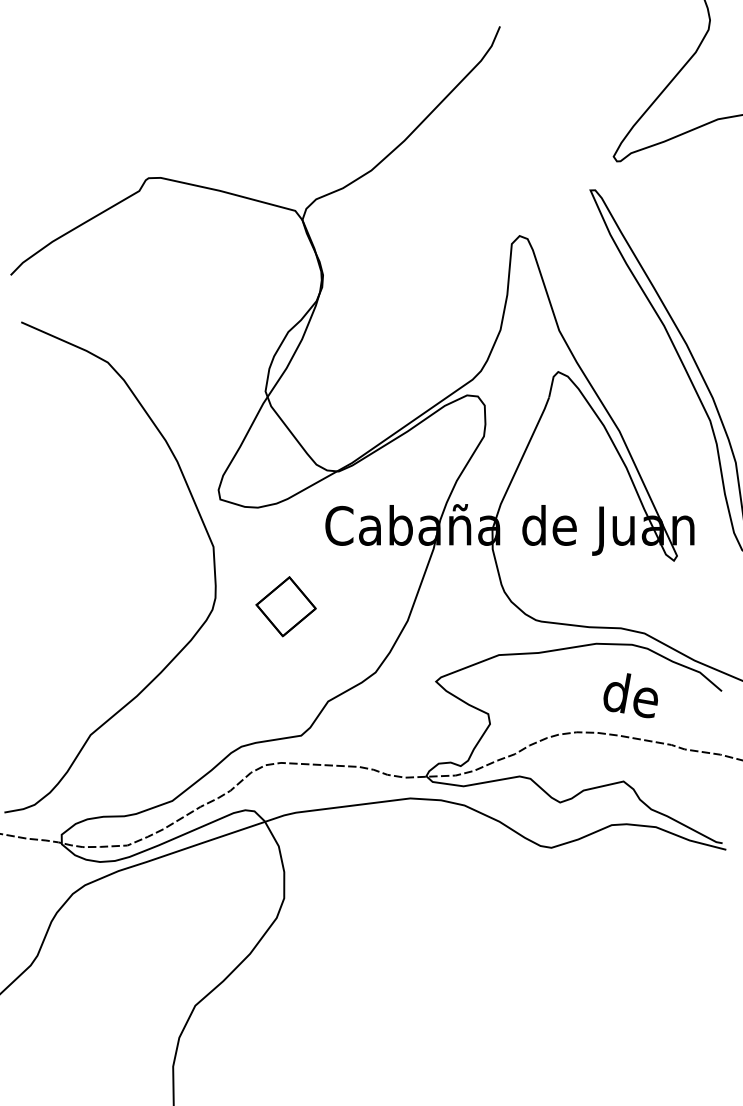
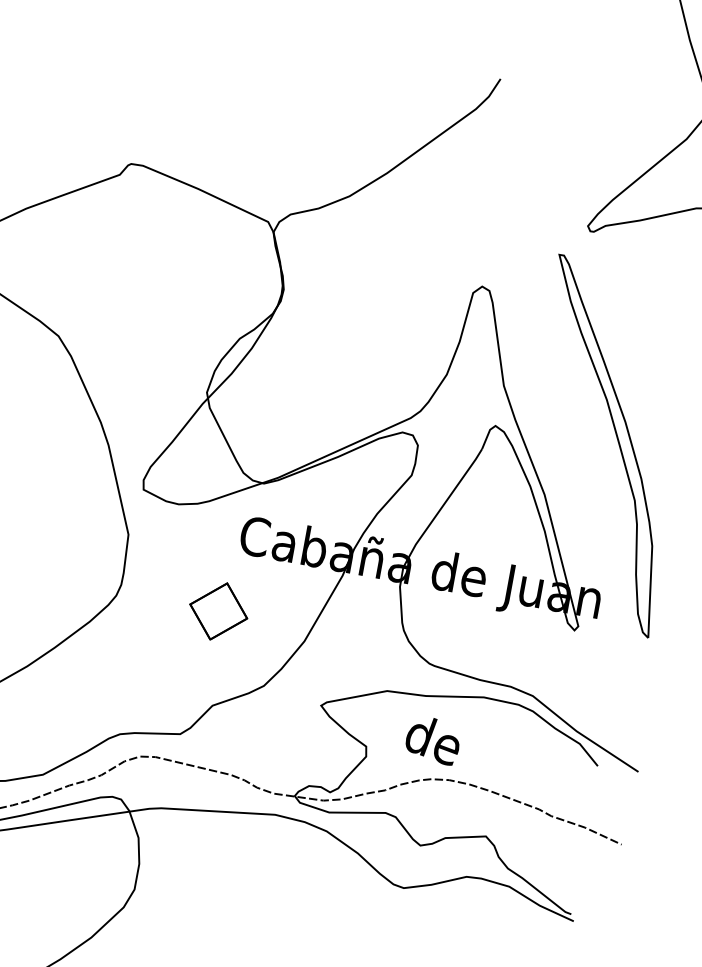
part: (285, 606) -> (218, 611), moved
text: (630, 695) -> (433, 740), moved

